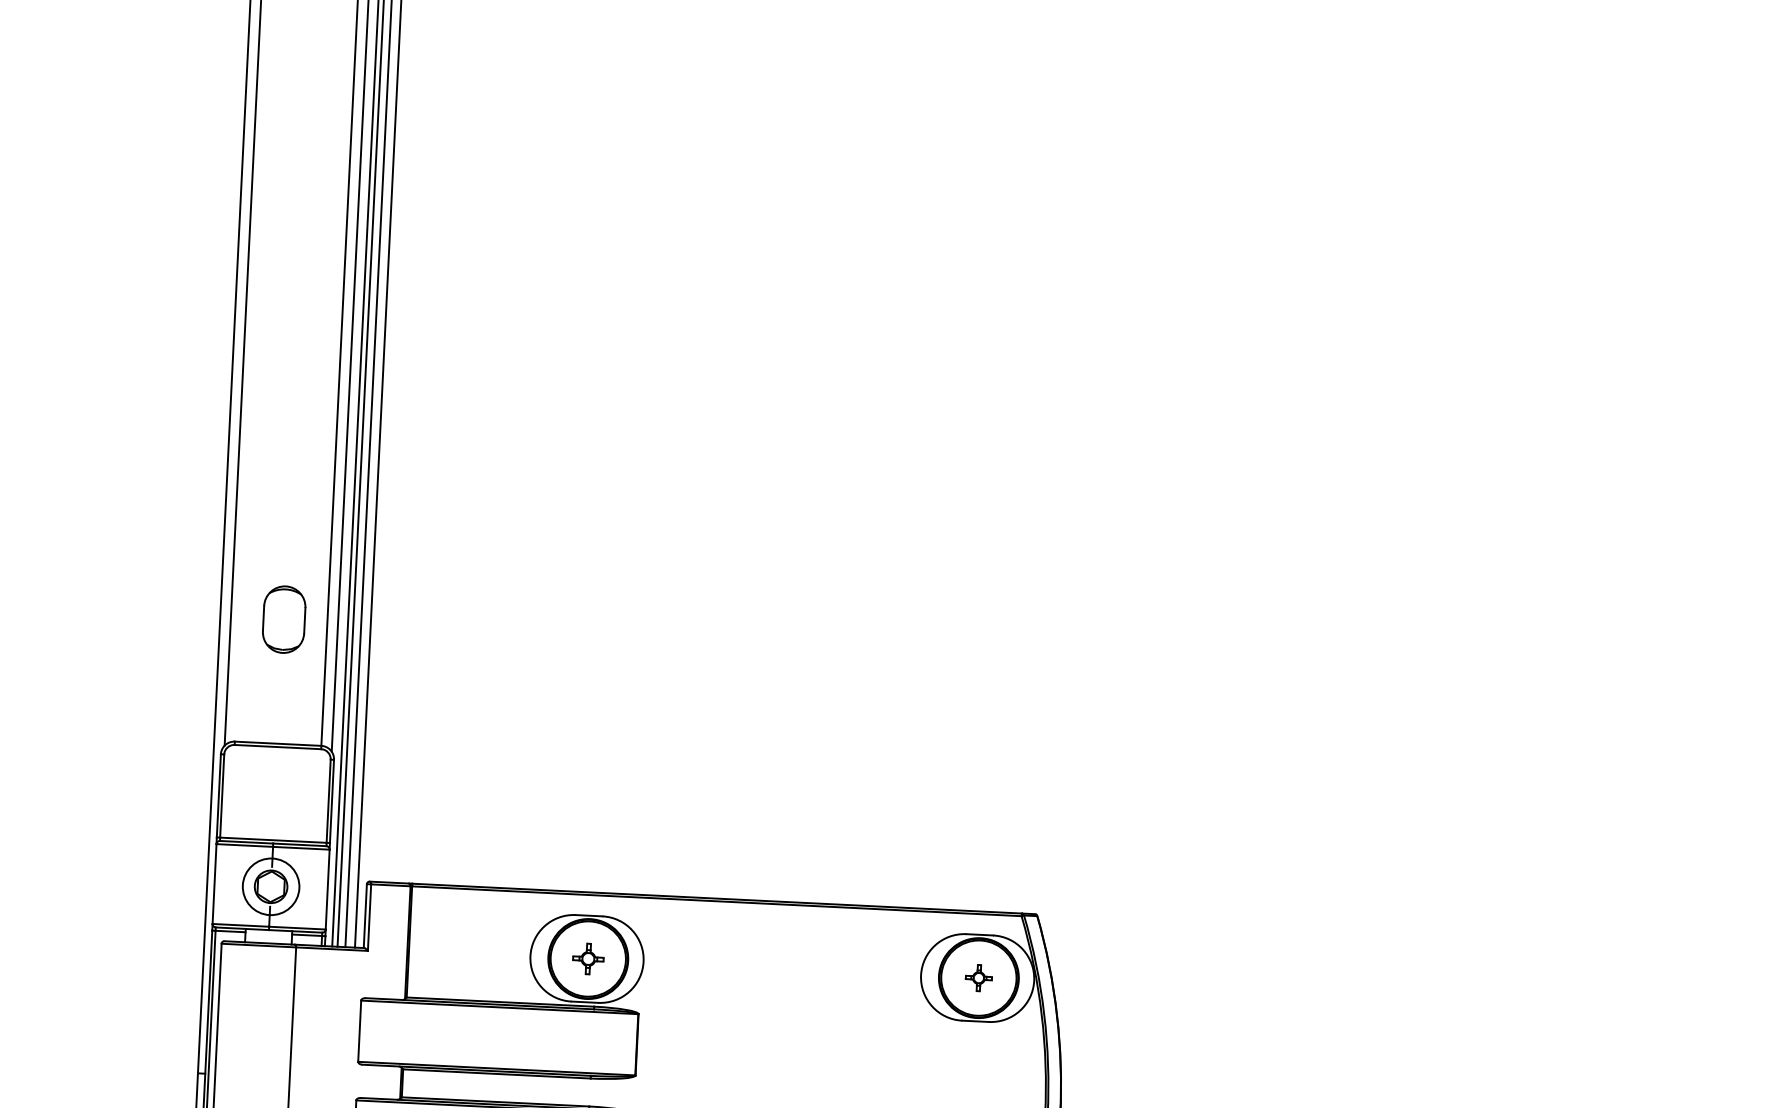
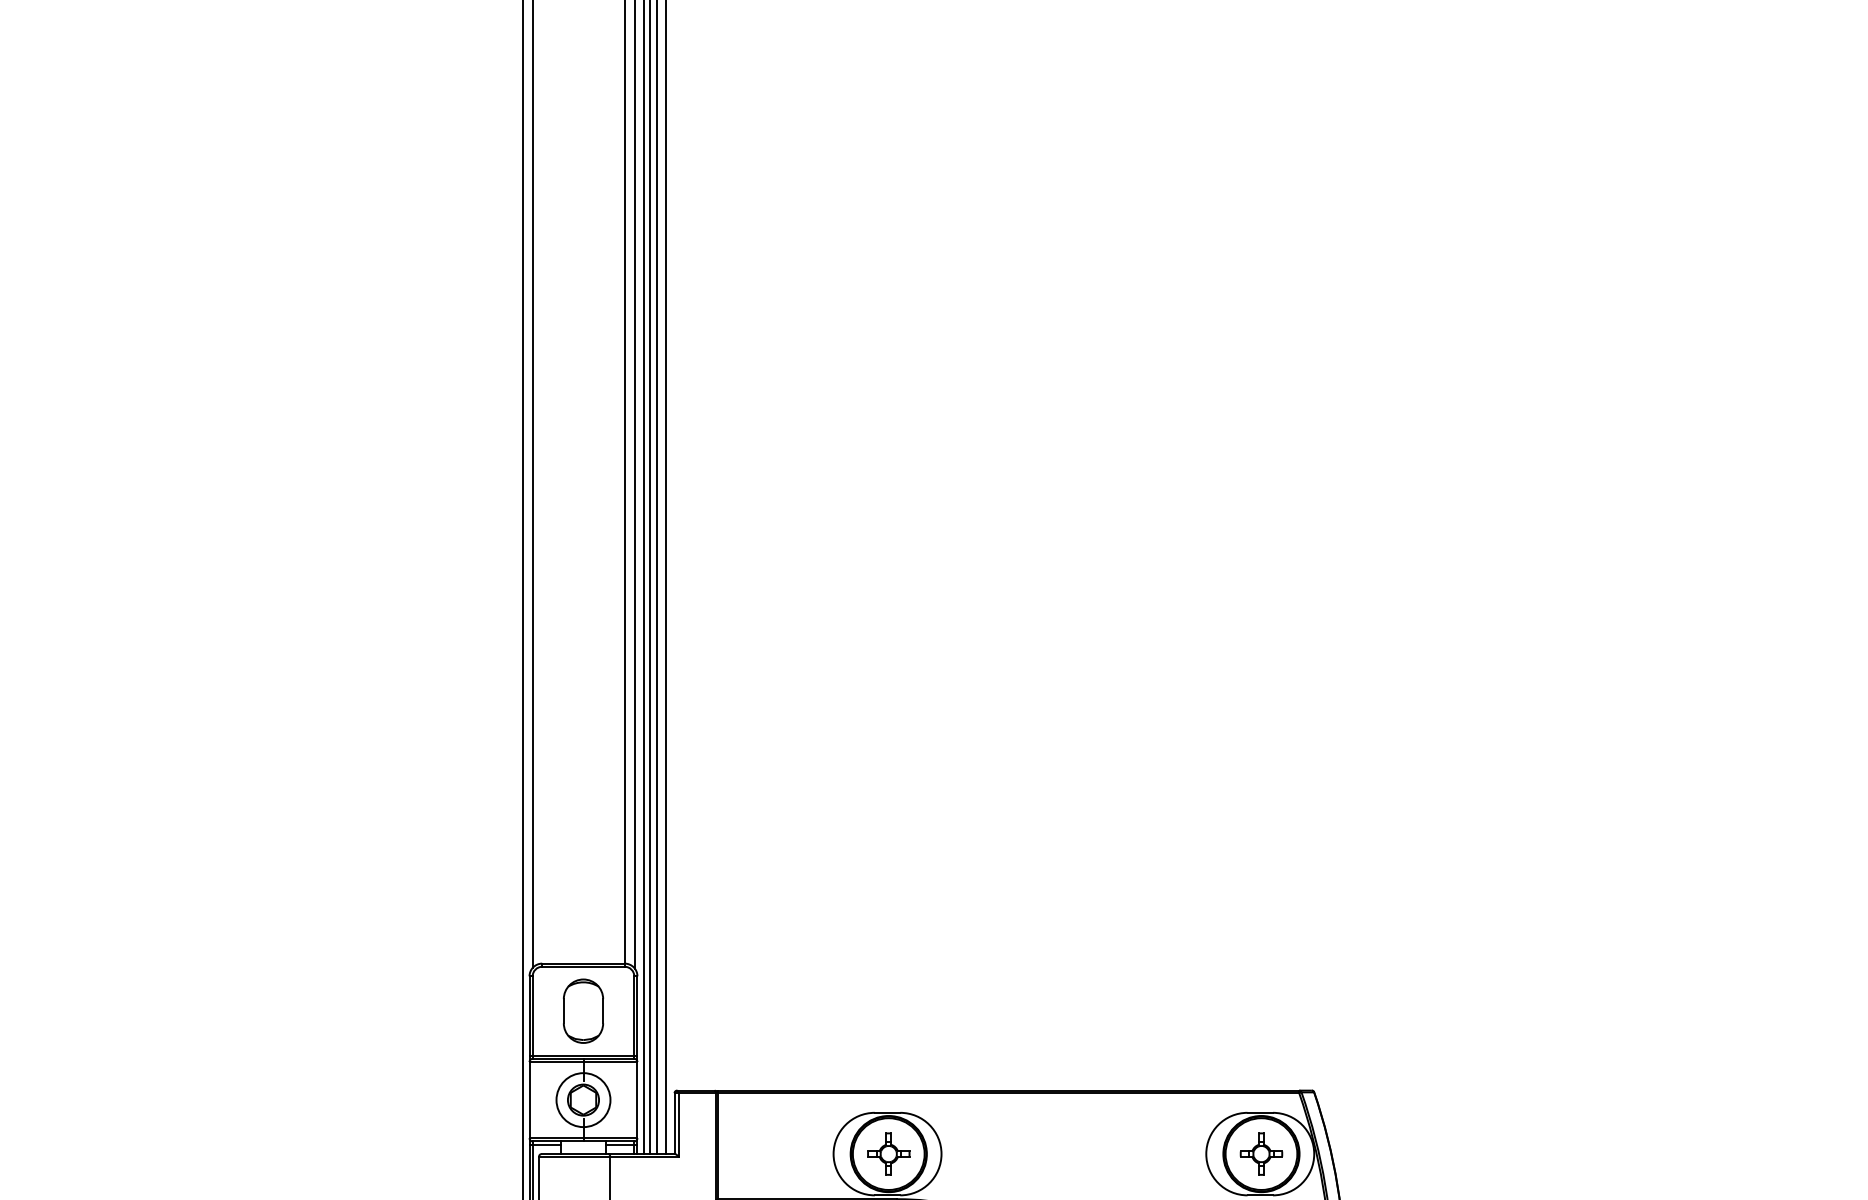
part: (284, 618) -> (583, 1010), moved
part: (588, 958) -> (888, 1153), size x1.43
part: (978, 977) -> (1261, 1153), size x1.67

